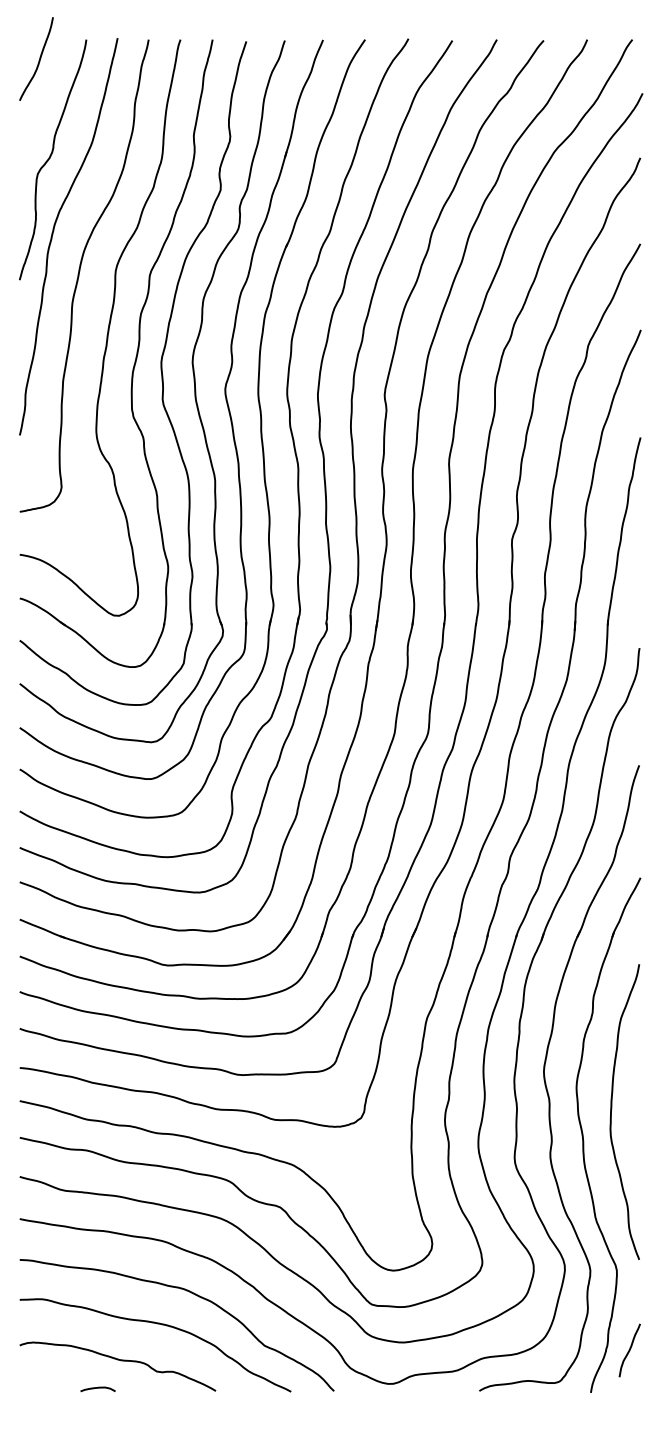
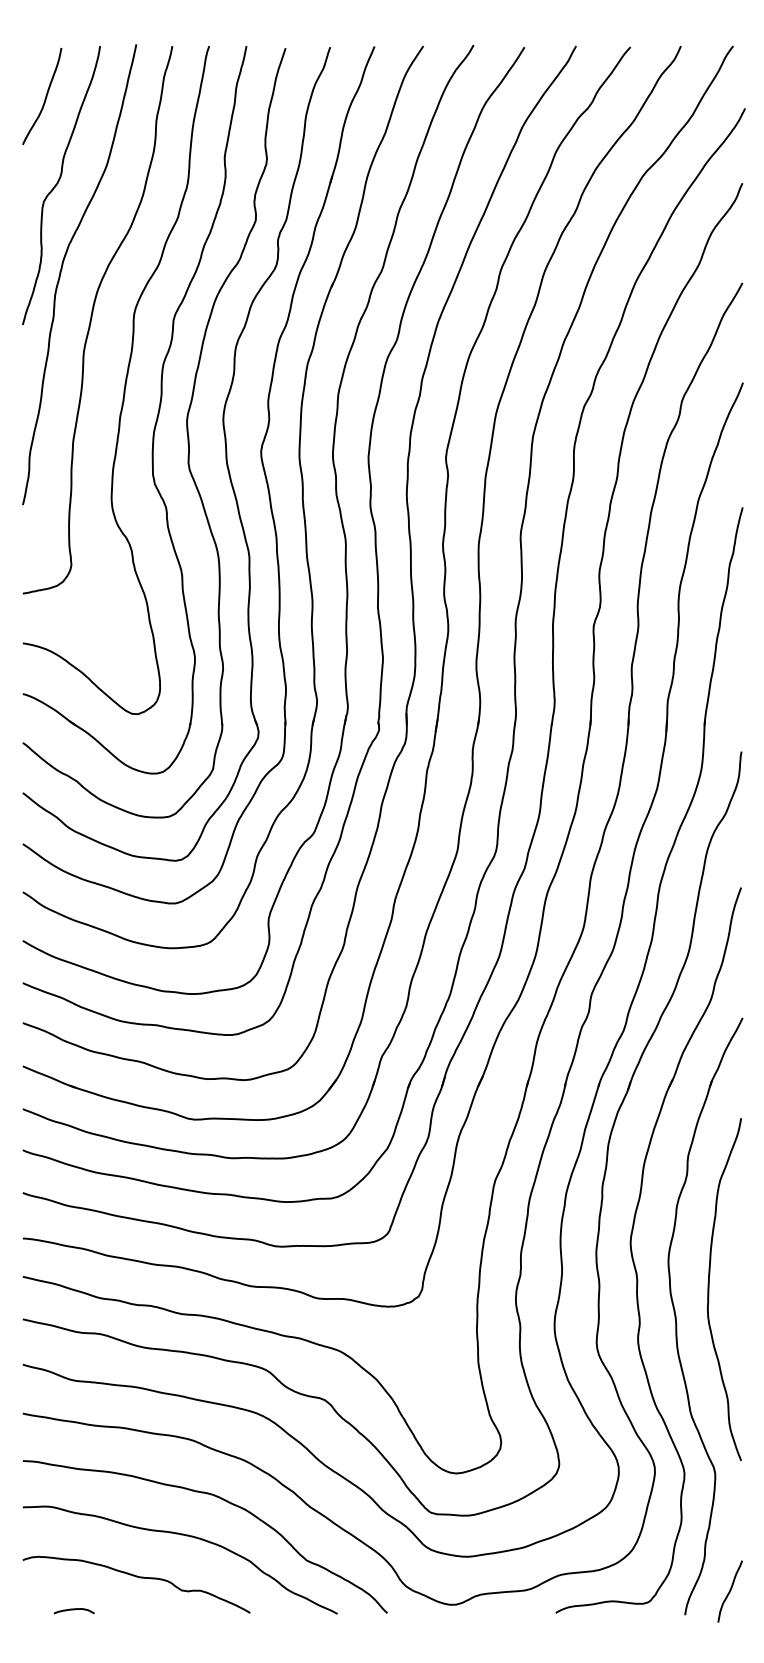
curve: (38, 60) -> (44, 98), moved
curve: (629, 1350) -> (729, 1591), moved
curve: (97, 1388) -> (73, 1610), moved

